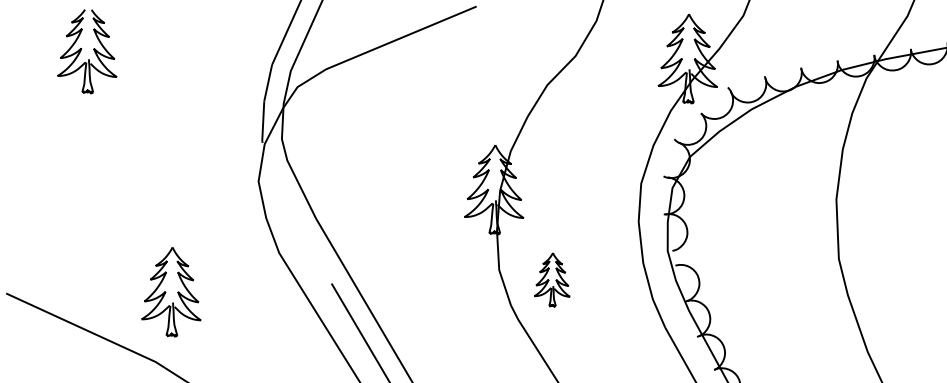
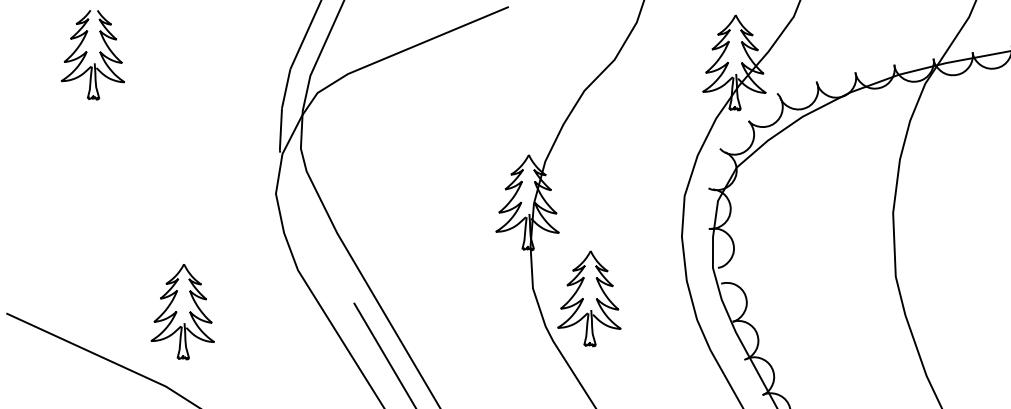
part: (552, 279) -> (589, 298), size x1.67

